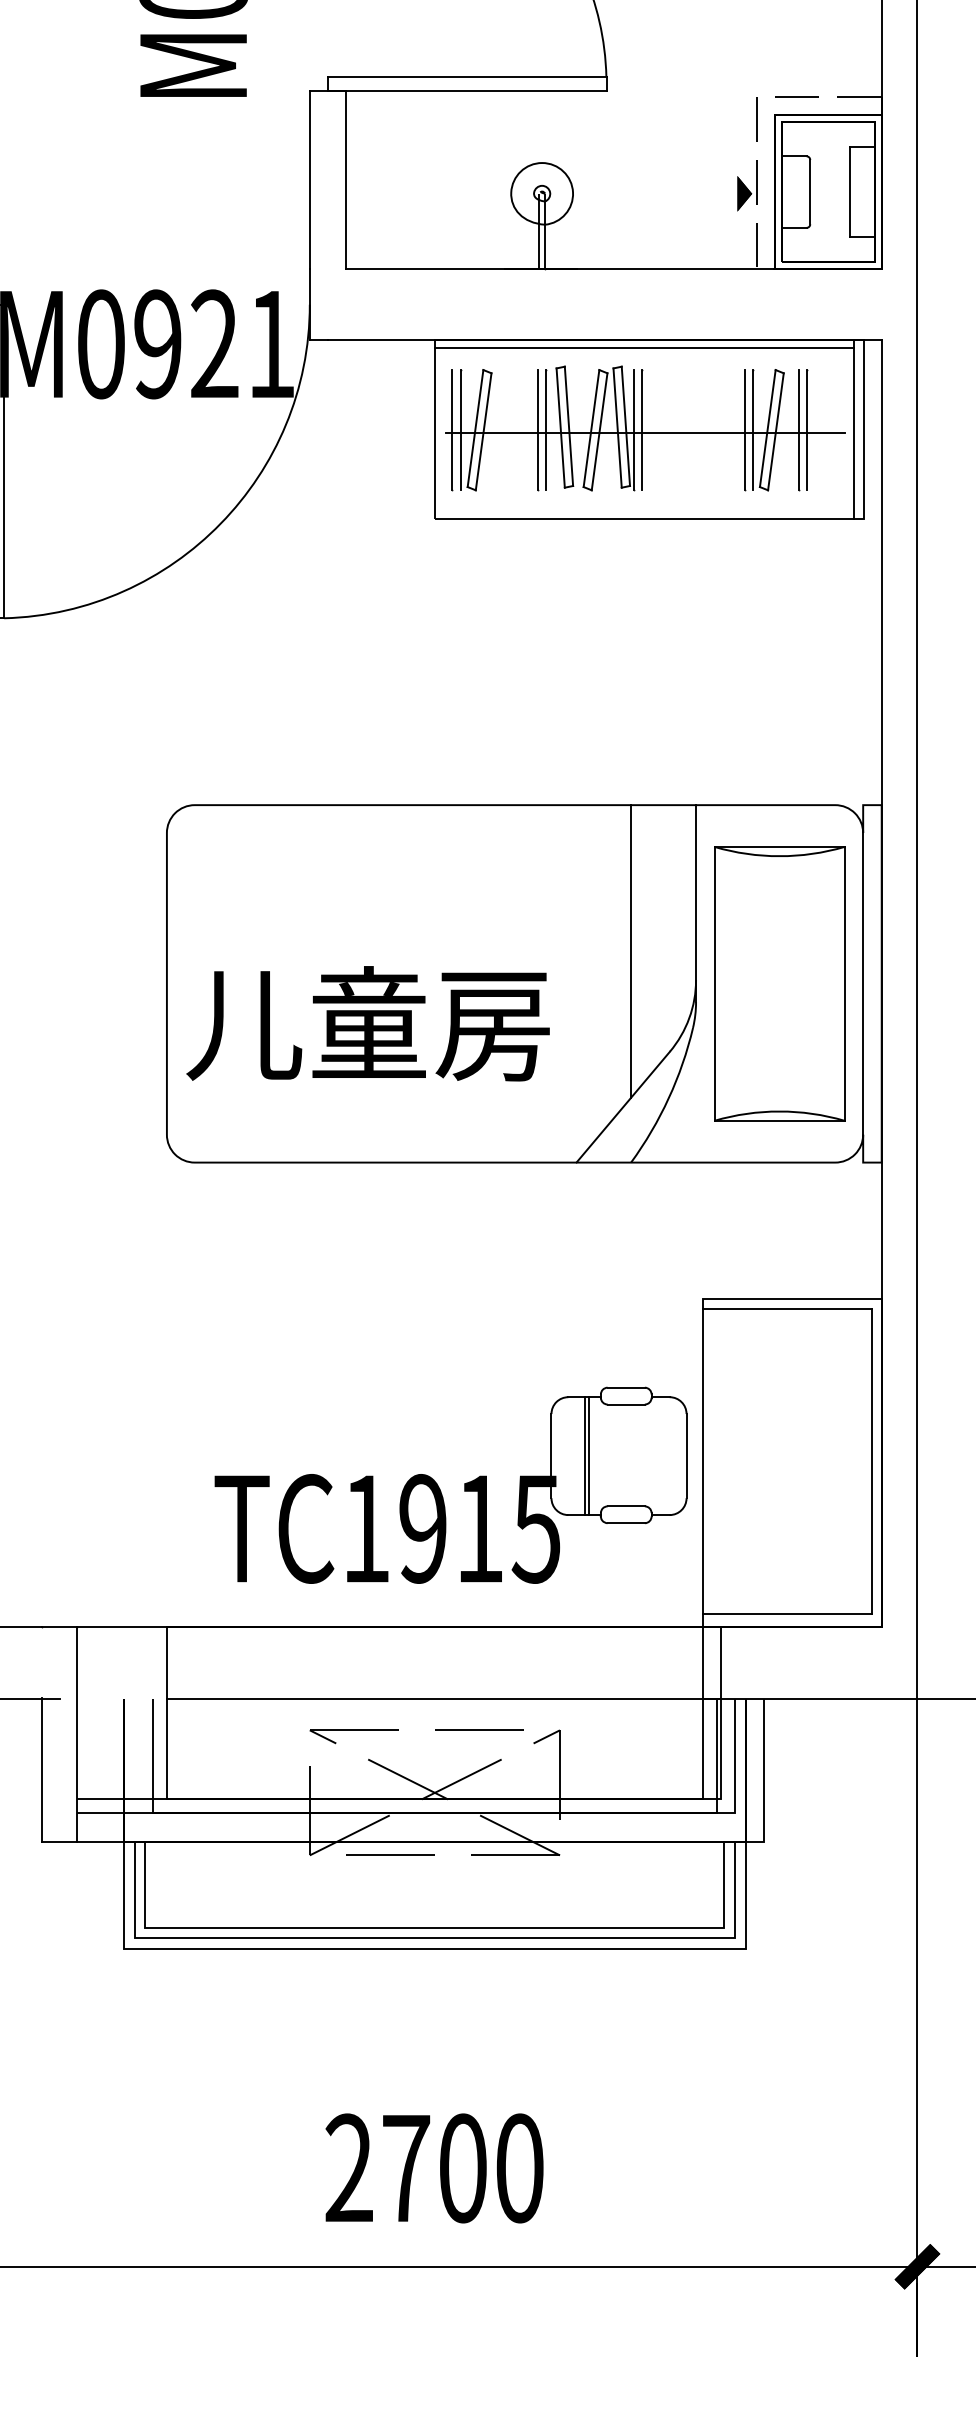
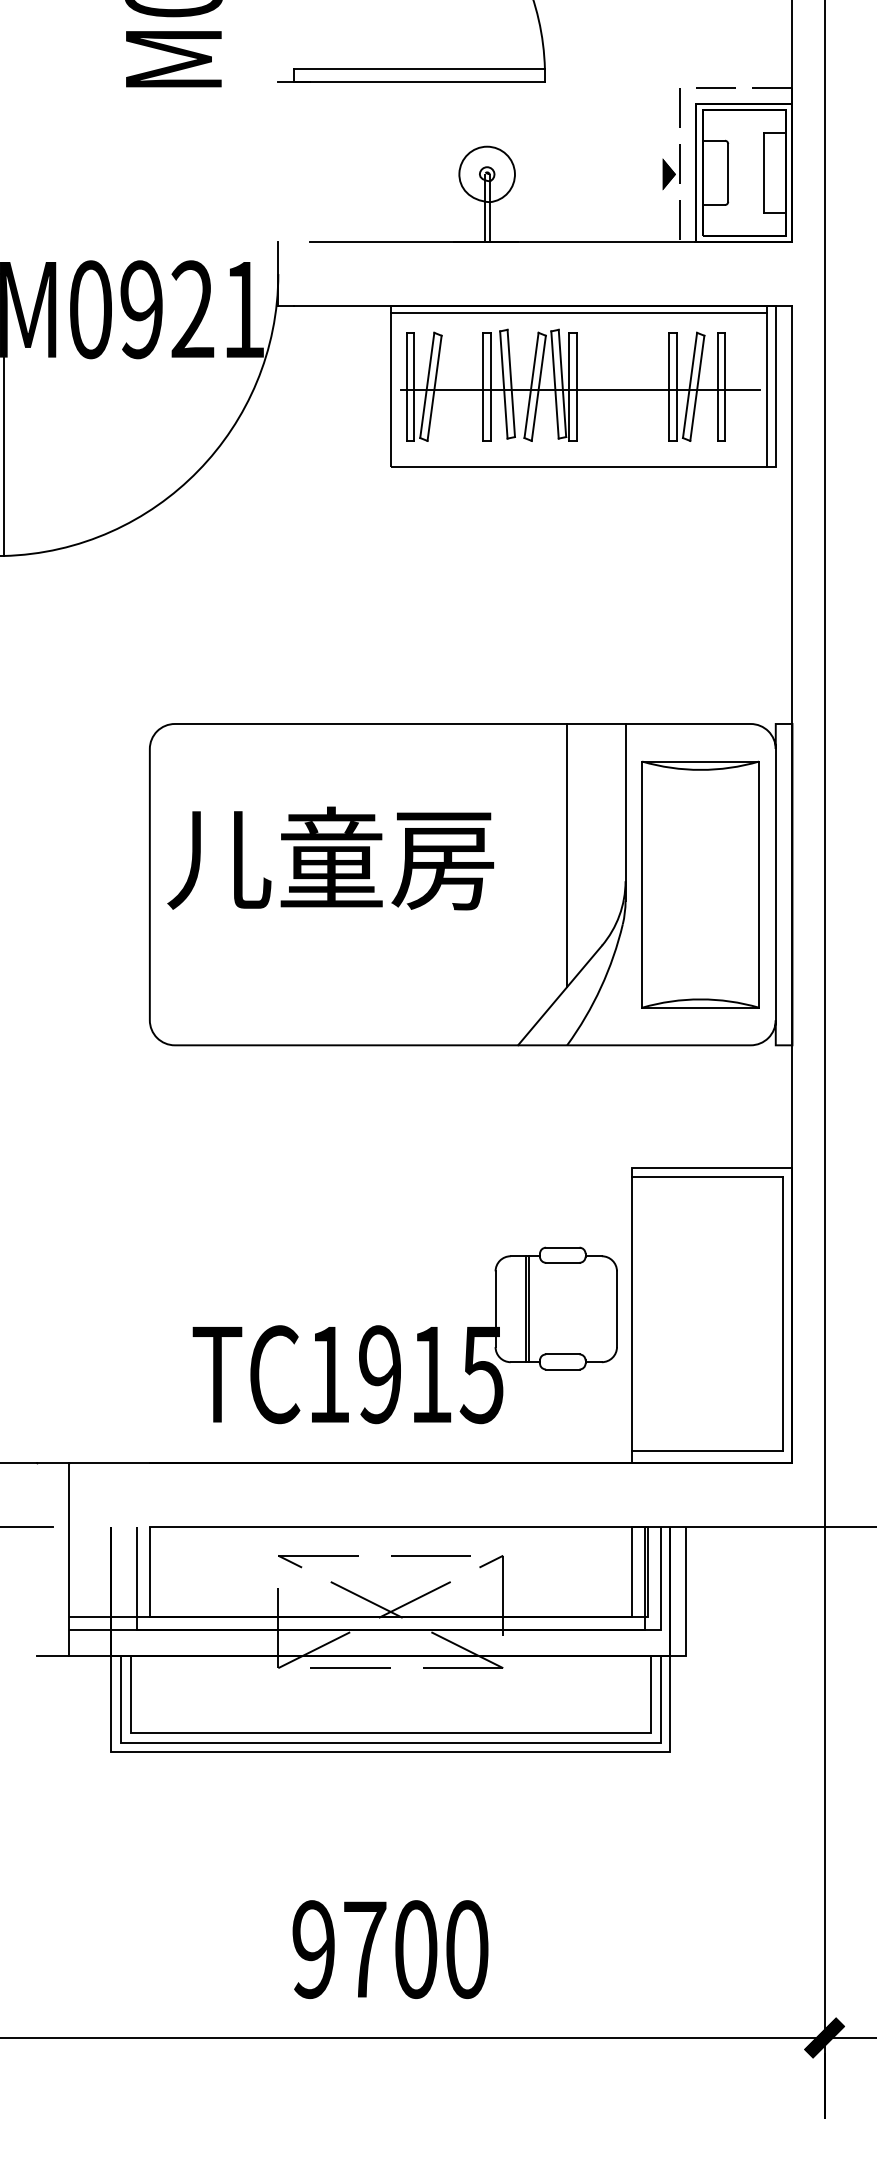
line: (309, 179) -> (278, 161), removed
line: (345, 179) -> (310, 161), removed
text: (367, 1023) -> (330, 858), moved
line: (166, 1662) -> (149, 1494), removed
line: (703, 1662) -> (632, 1494), removed
line: (720, 1662) -> (647, 1494), removed
line: (41, 1769) -> (37, 1590), removed
text: (348, 2168) -> (313, 1949), 2700 -> 9700

